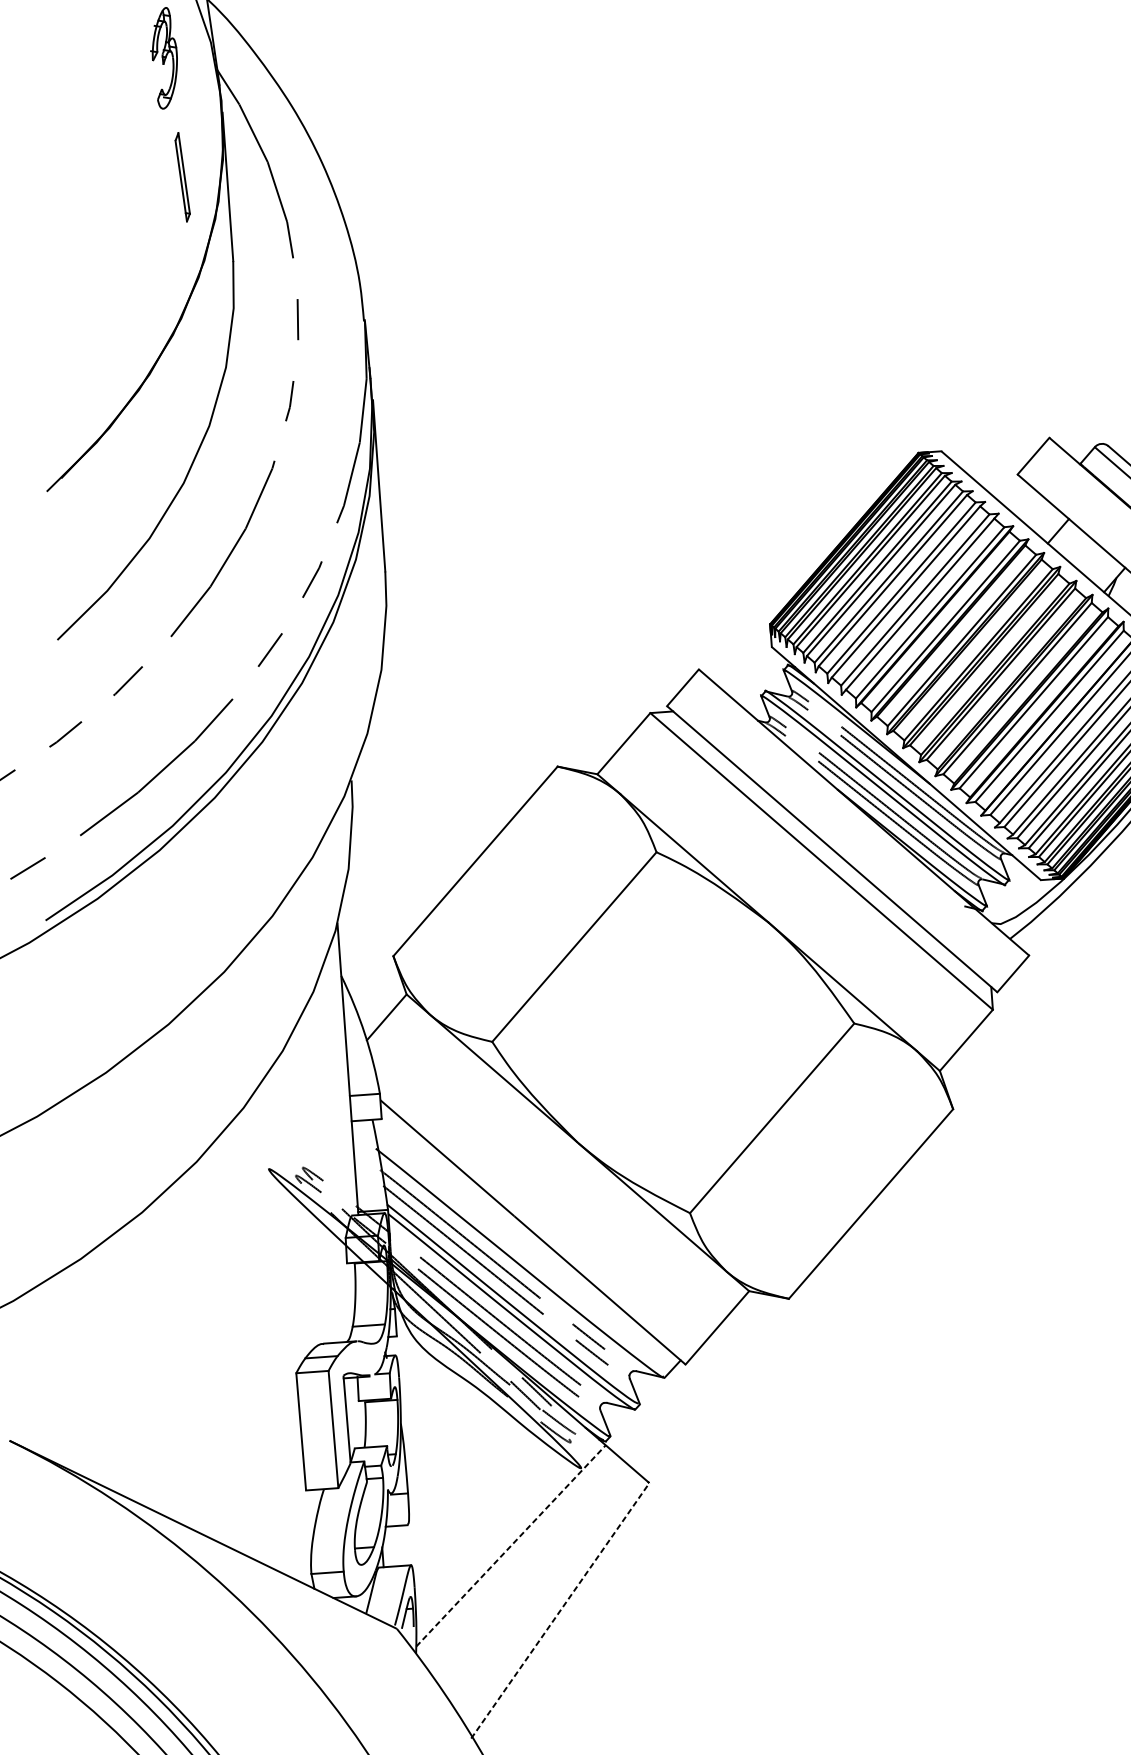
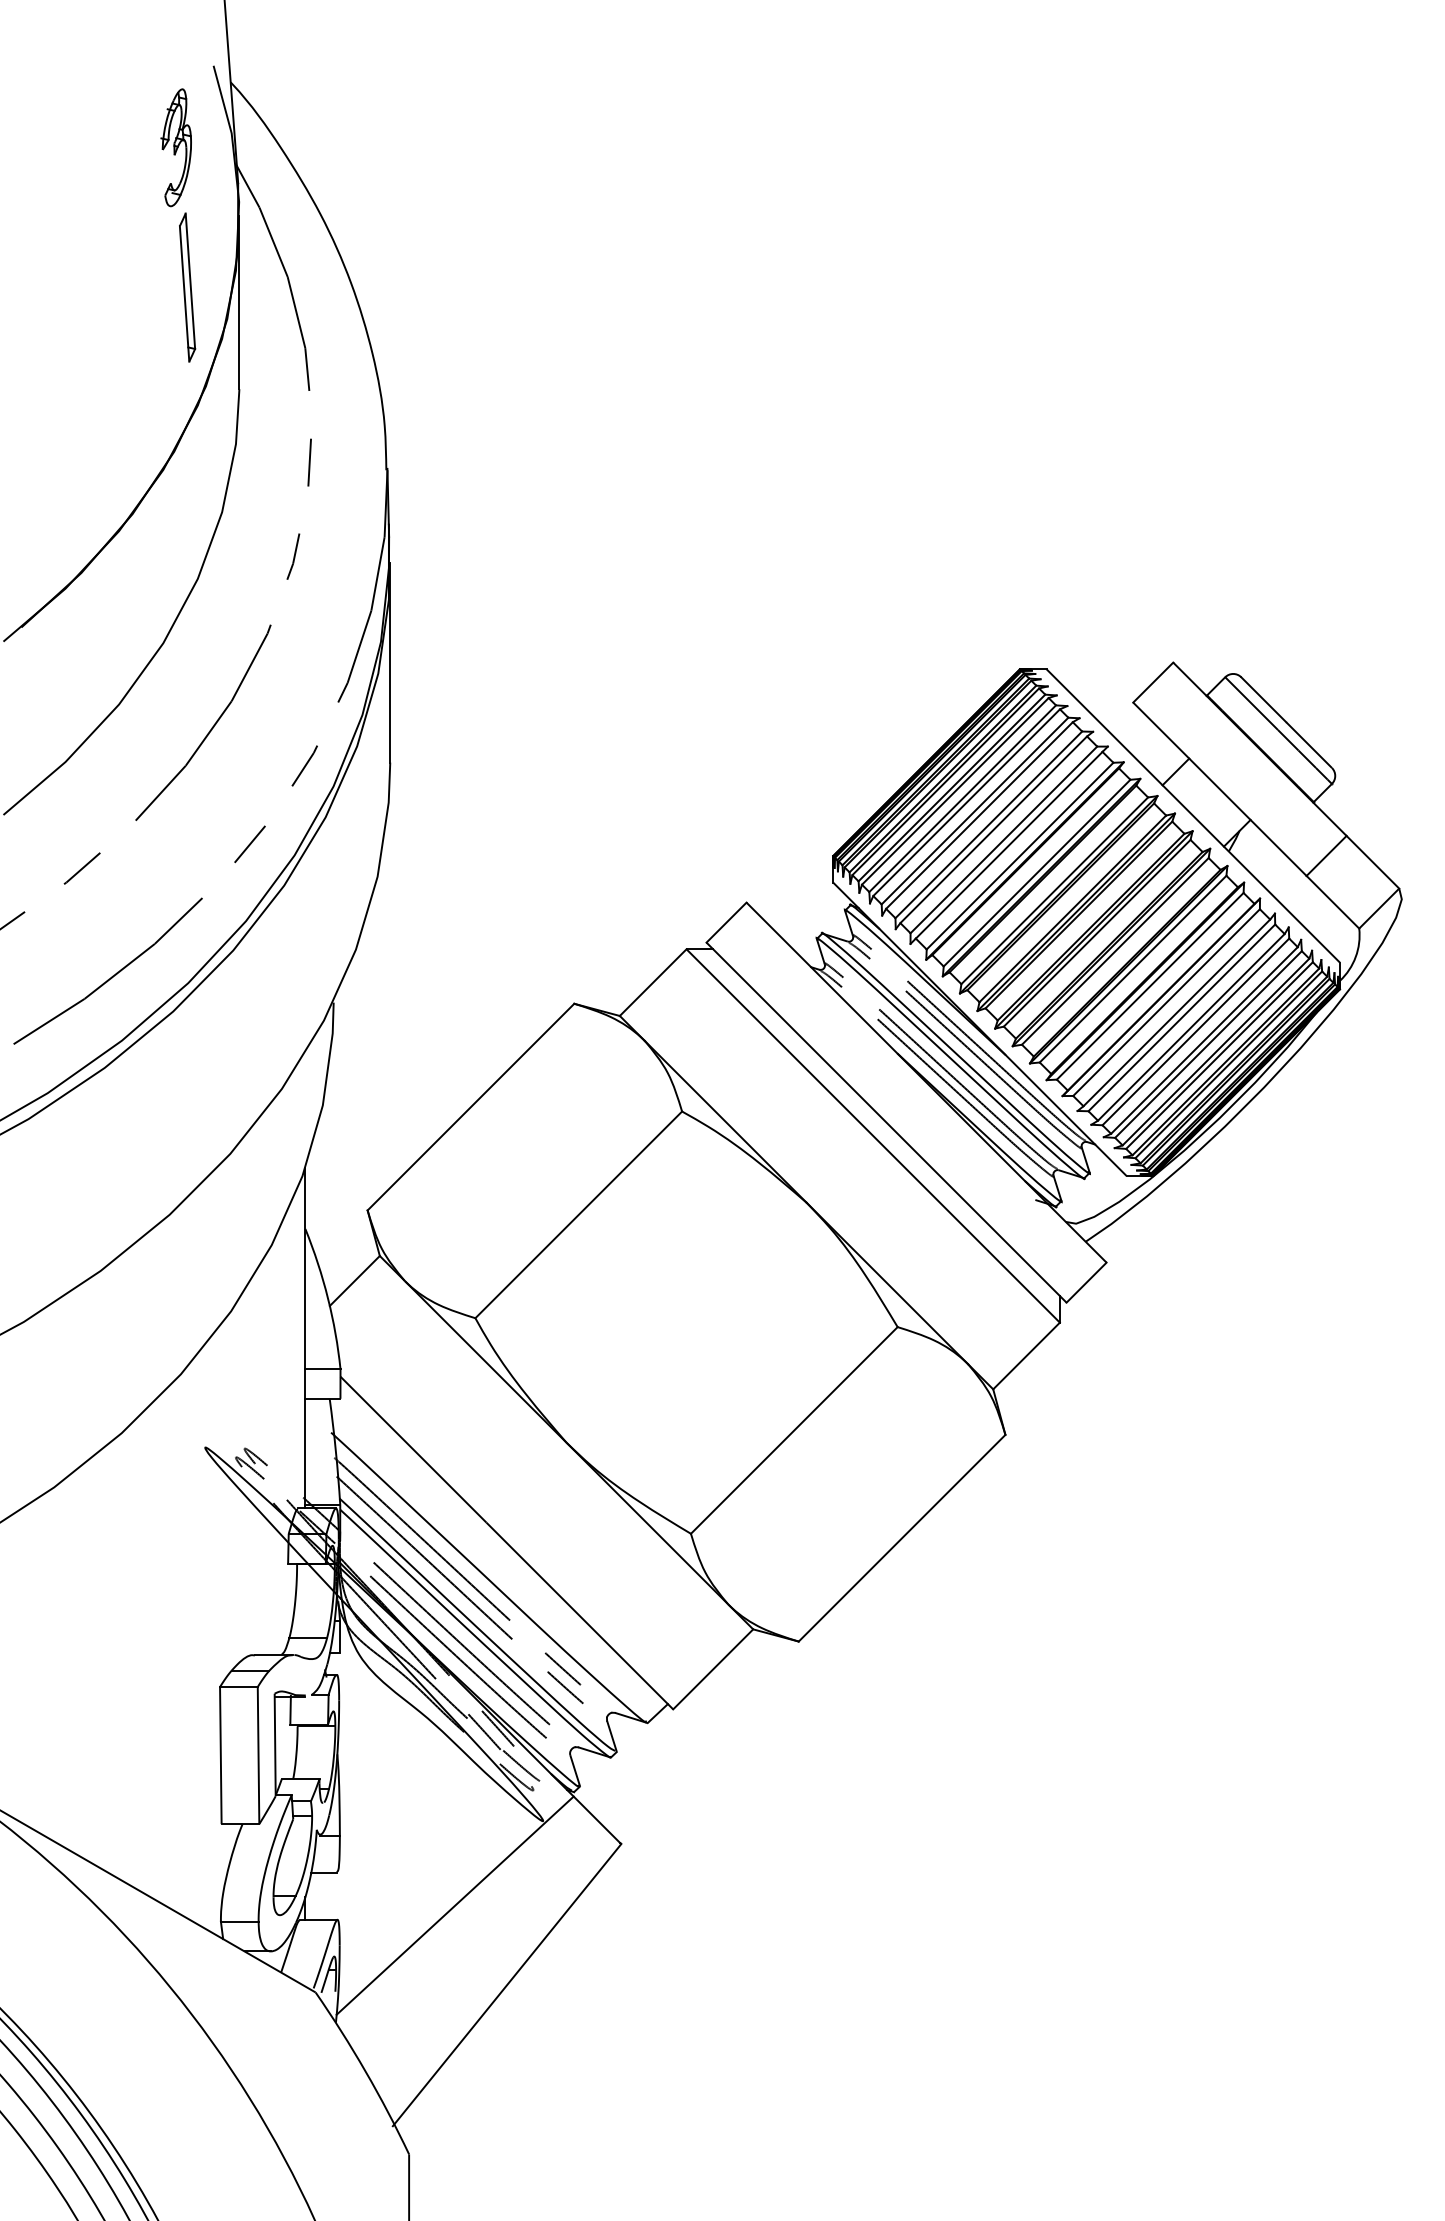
part: (182, 177) -> (187, 287), size x1.43
line: (511, 1545) -> (455, 1905), dashed -> solid
line: (560, 1611) -> (507, 1985), dashed -> solid

